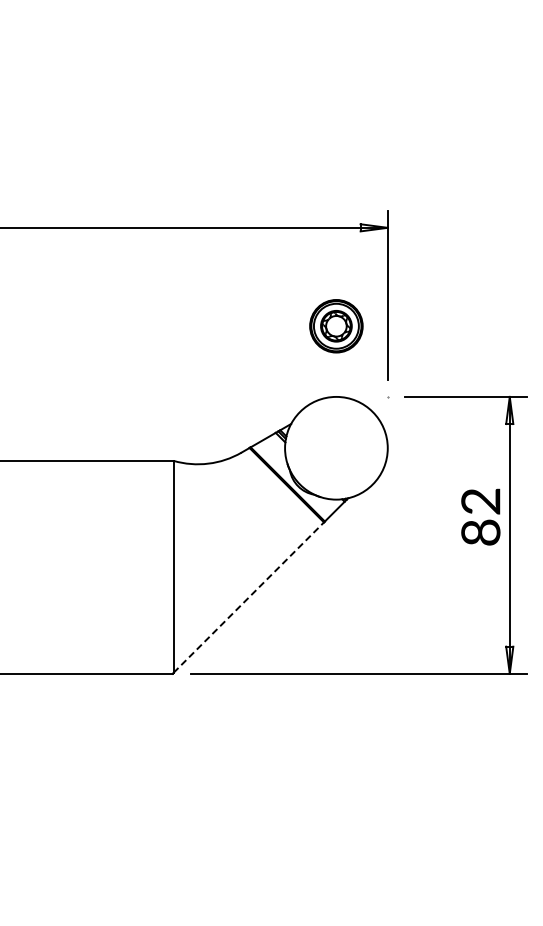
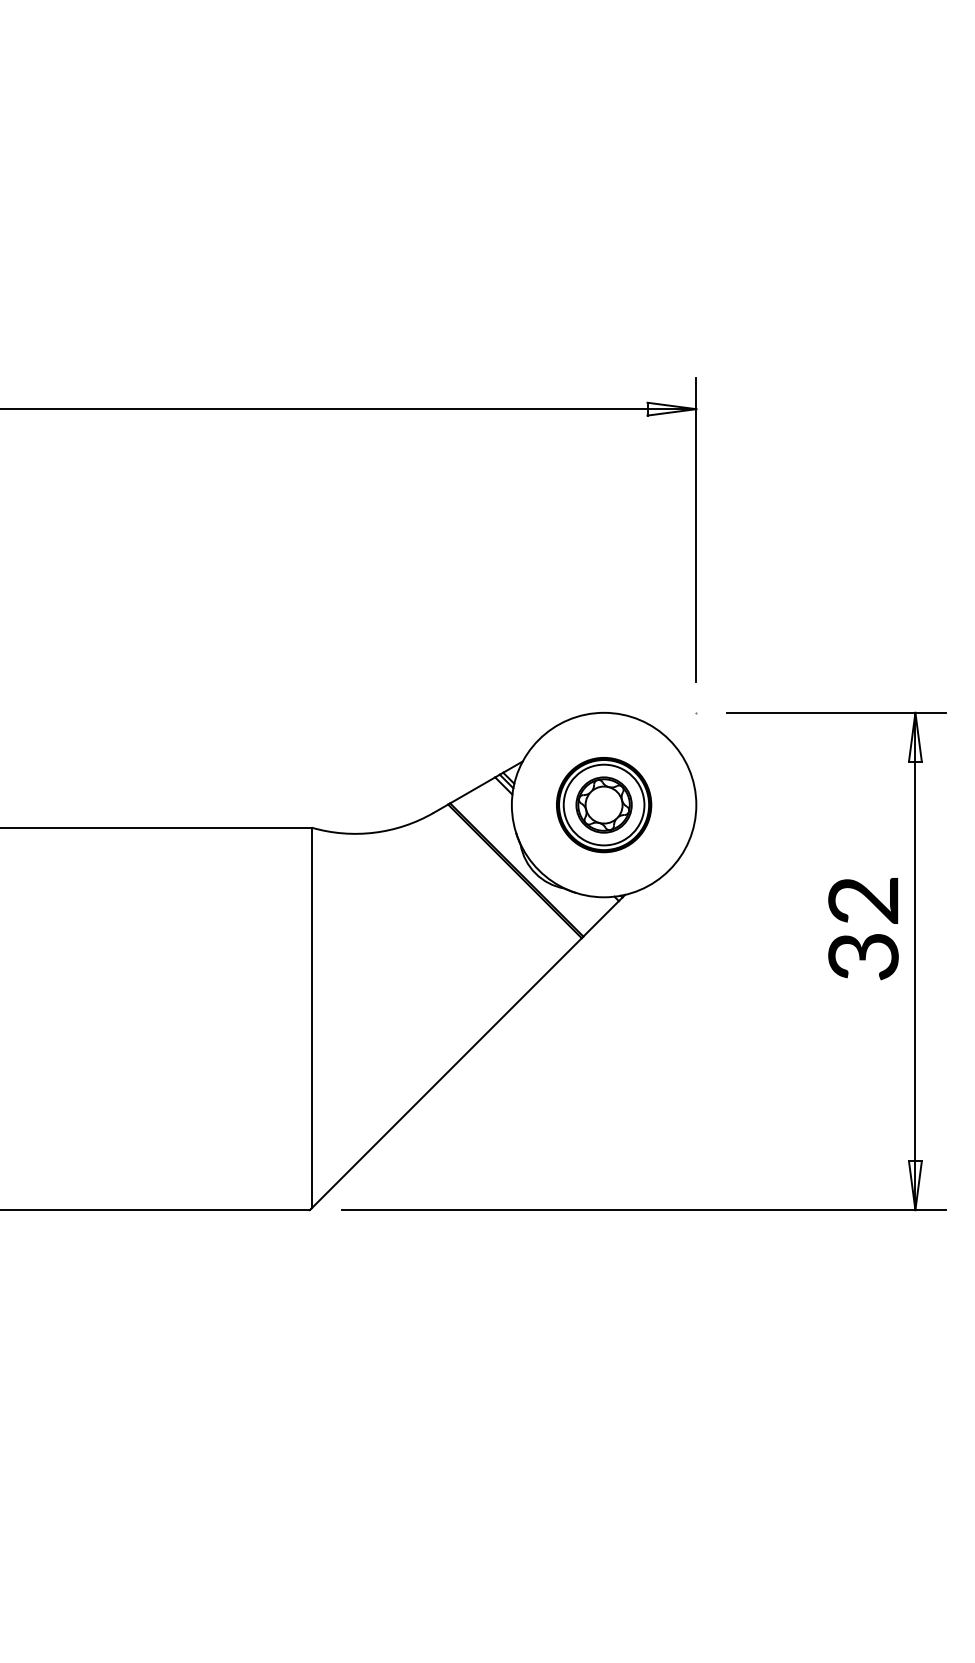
part: (336, 326) -> (604, 805), moved
text: (480, 532) -> (862, 956), 82 -> 32
line: (249, 597) -> (447, 1073), dashed -> solid

